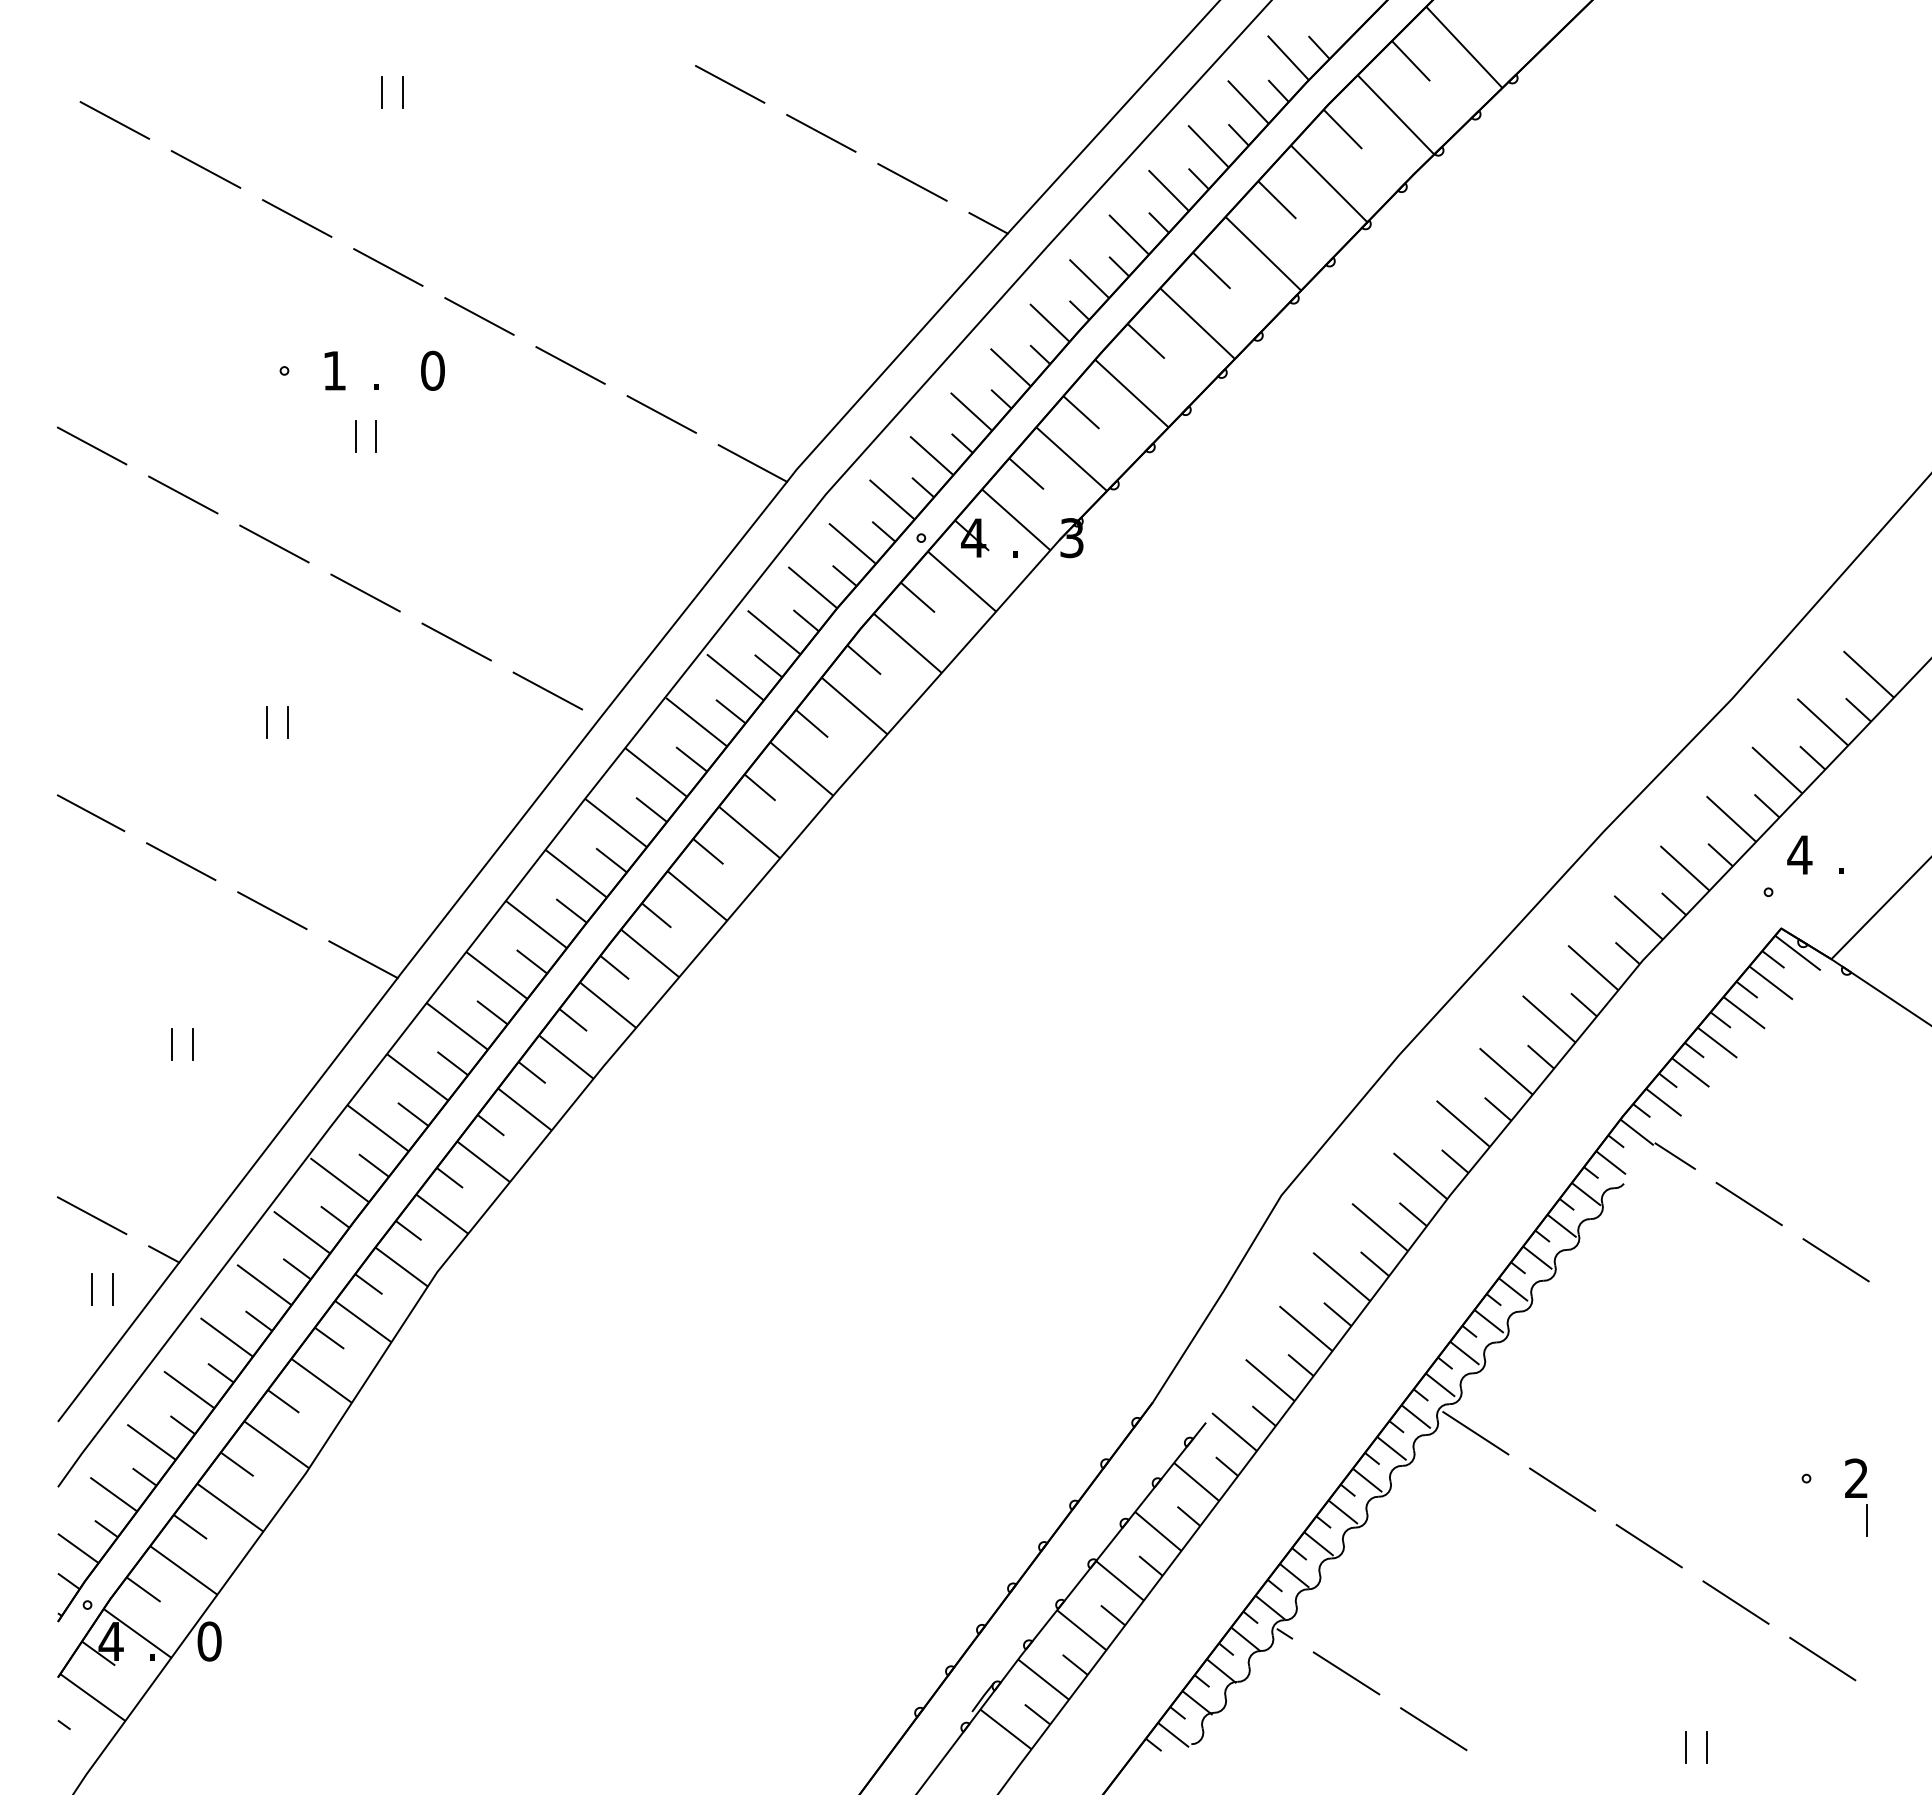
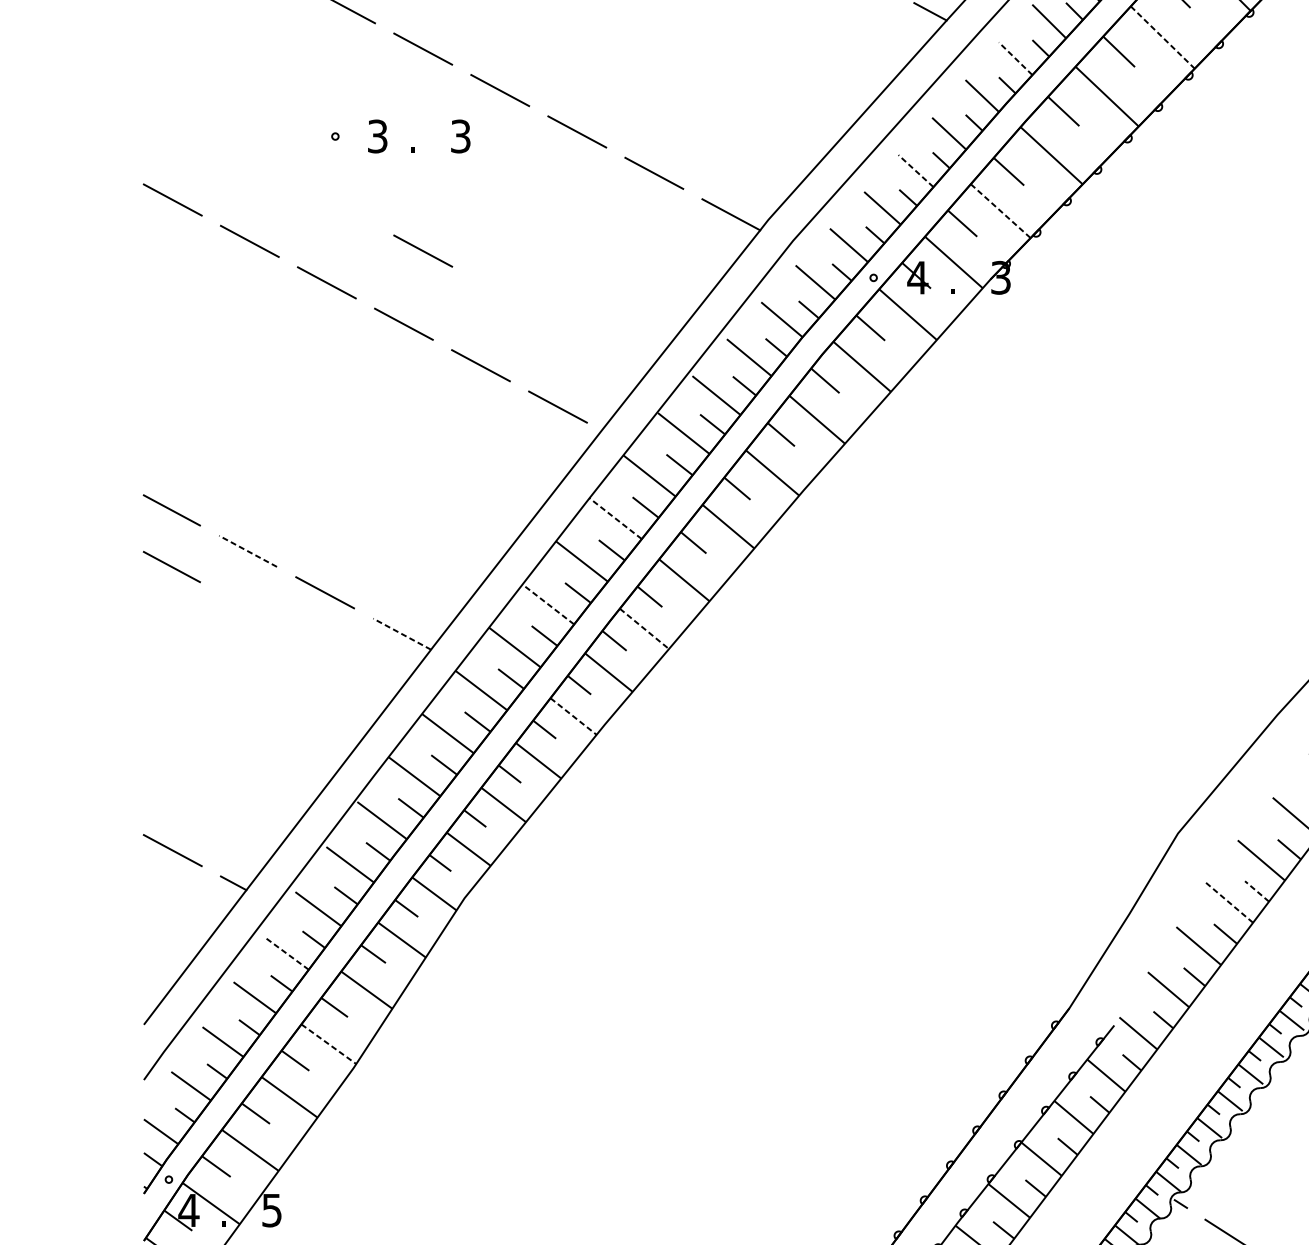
line: (1263, 253) -> (1162, 37), solid -> dashed
line: (1089, 278) -> (1015, 58), solid -> dashed
text: (334, 370) -> (377, 136), 1 -> 3
text: (432, 370) -> (460, 136), 0 -> 3
line: (971, 411) -> (916, 170), solid -> dashed
line: (355, 436) -> (395, 191), removed
line: (376, 436) -> (413, 191), removed
line: (1071, 459) -> (1000, 211), solid -> dashed
line: (388, 506) -> (423, 251), added
line: (266, 721) -> (320, 432), removed
line: (287, 721) -> (337, 432), removed
line: (615, 822) -> (615, 518), solid -> dashed
line: (181, 861) -> (248, 551), solid -> dashed
line: (90, 880) -> (171, 567), added
line: (536, 924) -> (548, 604), solid -> dashed
line: (650, 953) -> (644, 628), solid -> dashed
line: (363, 959) -> (402, 634), solid -> dashed
line: (171, 1044) -> (239, 705), removed
line: (192, 1044) -> (257, 705), removed
line: (566, 1057) -> (573, 716), solid -> dashed
line: (1374, 1264) -> (1256, 891), solid -> dashed
line: (1341, 1276) -> (1228, 901), solid -> dashed
line: (91, 1289) -> (172, 912), removed
line: (112, 1289) -> (190, 912), removed
line: (226, 1337) -> (286, 953), solid -> dashed
line: (277, 1445) -> (329, 1044), solid -> dashed
text: (209, 1641) -> (272, 1210), 0 -> 5

